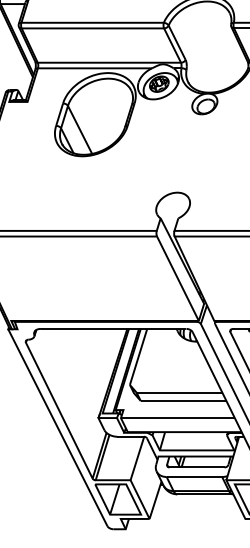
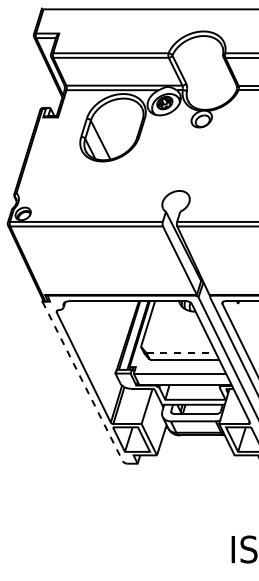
line: (179, 393) -> (181, 353), solid -> dashed
line: (57, 427) -> (82, 381), solid -> dashed

